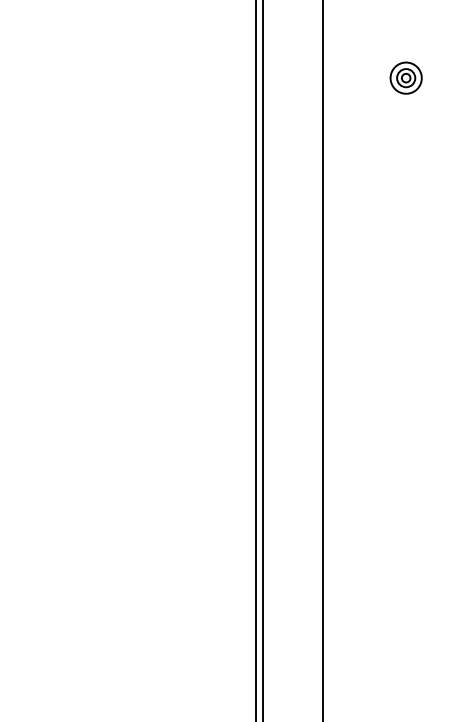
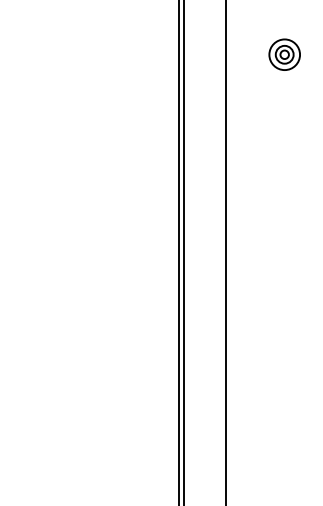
part: (405, 77) -> (284, 54), size x1.4

